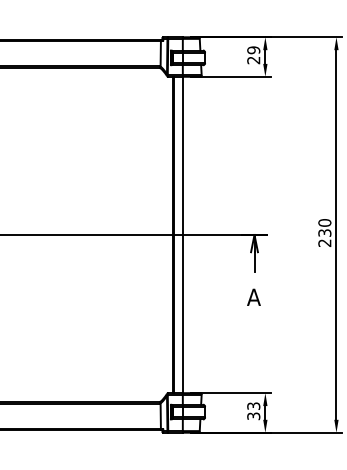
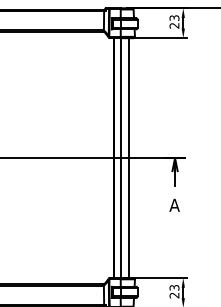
text: (253, 50) -> (174, 18), 29 -> 23
line: (193, 234) -> (128, 157), added
text: (253, 416) -> (174, 295), 33 -> 23

